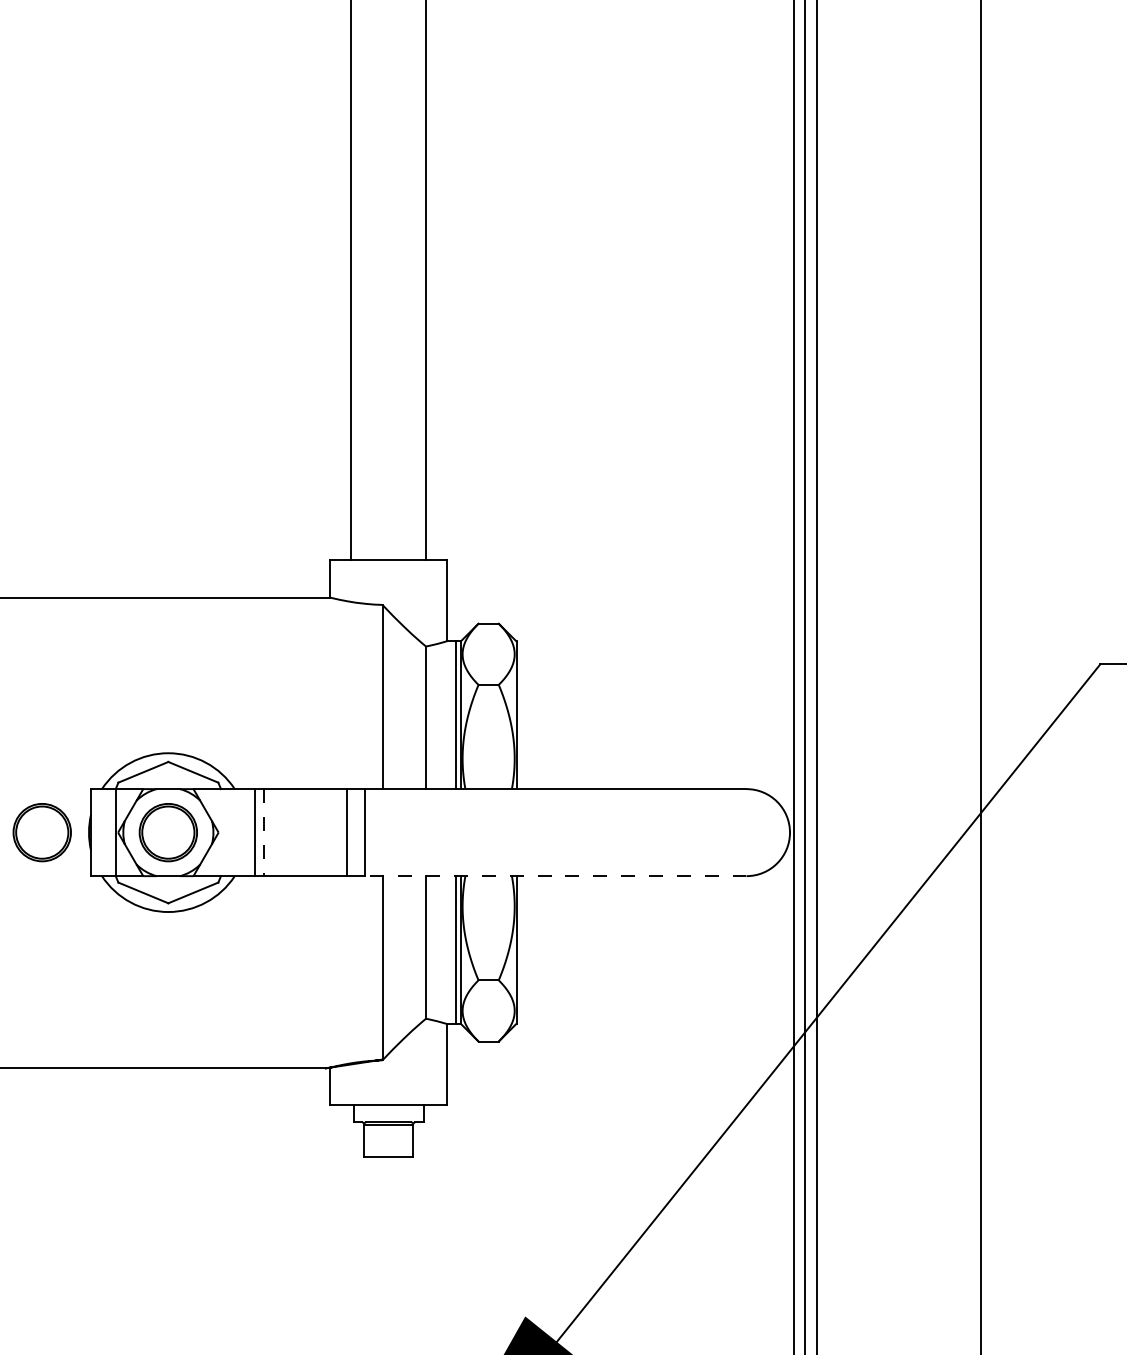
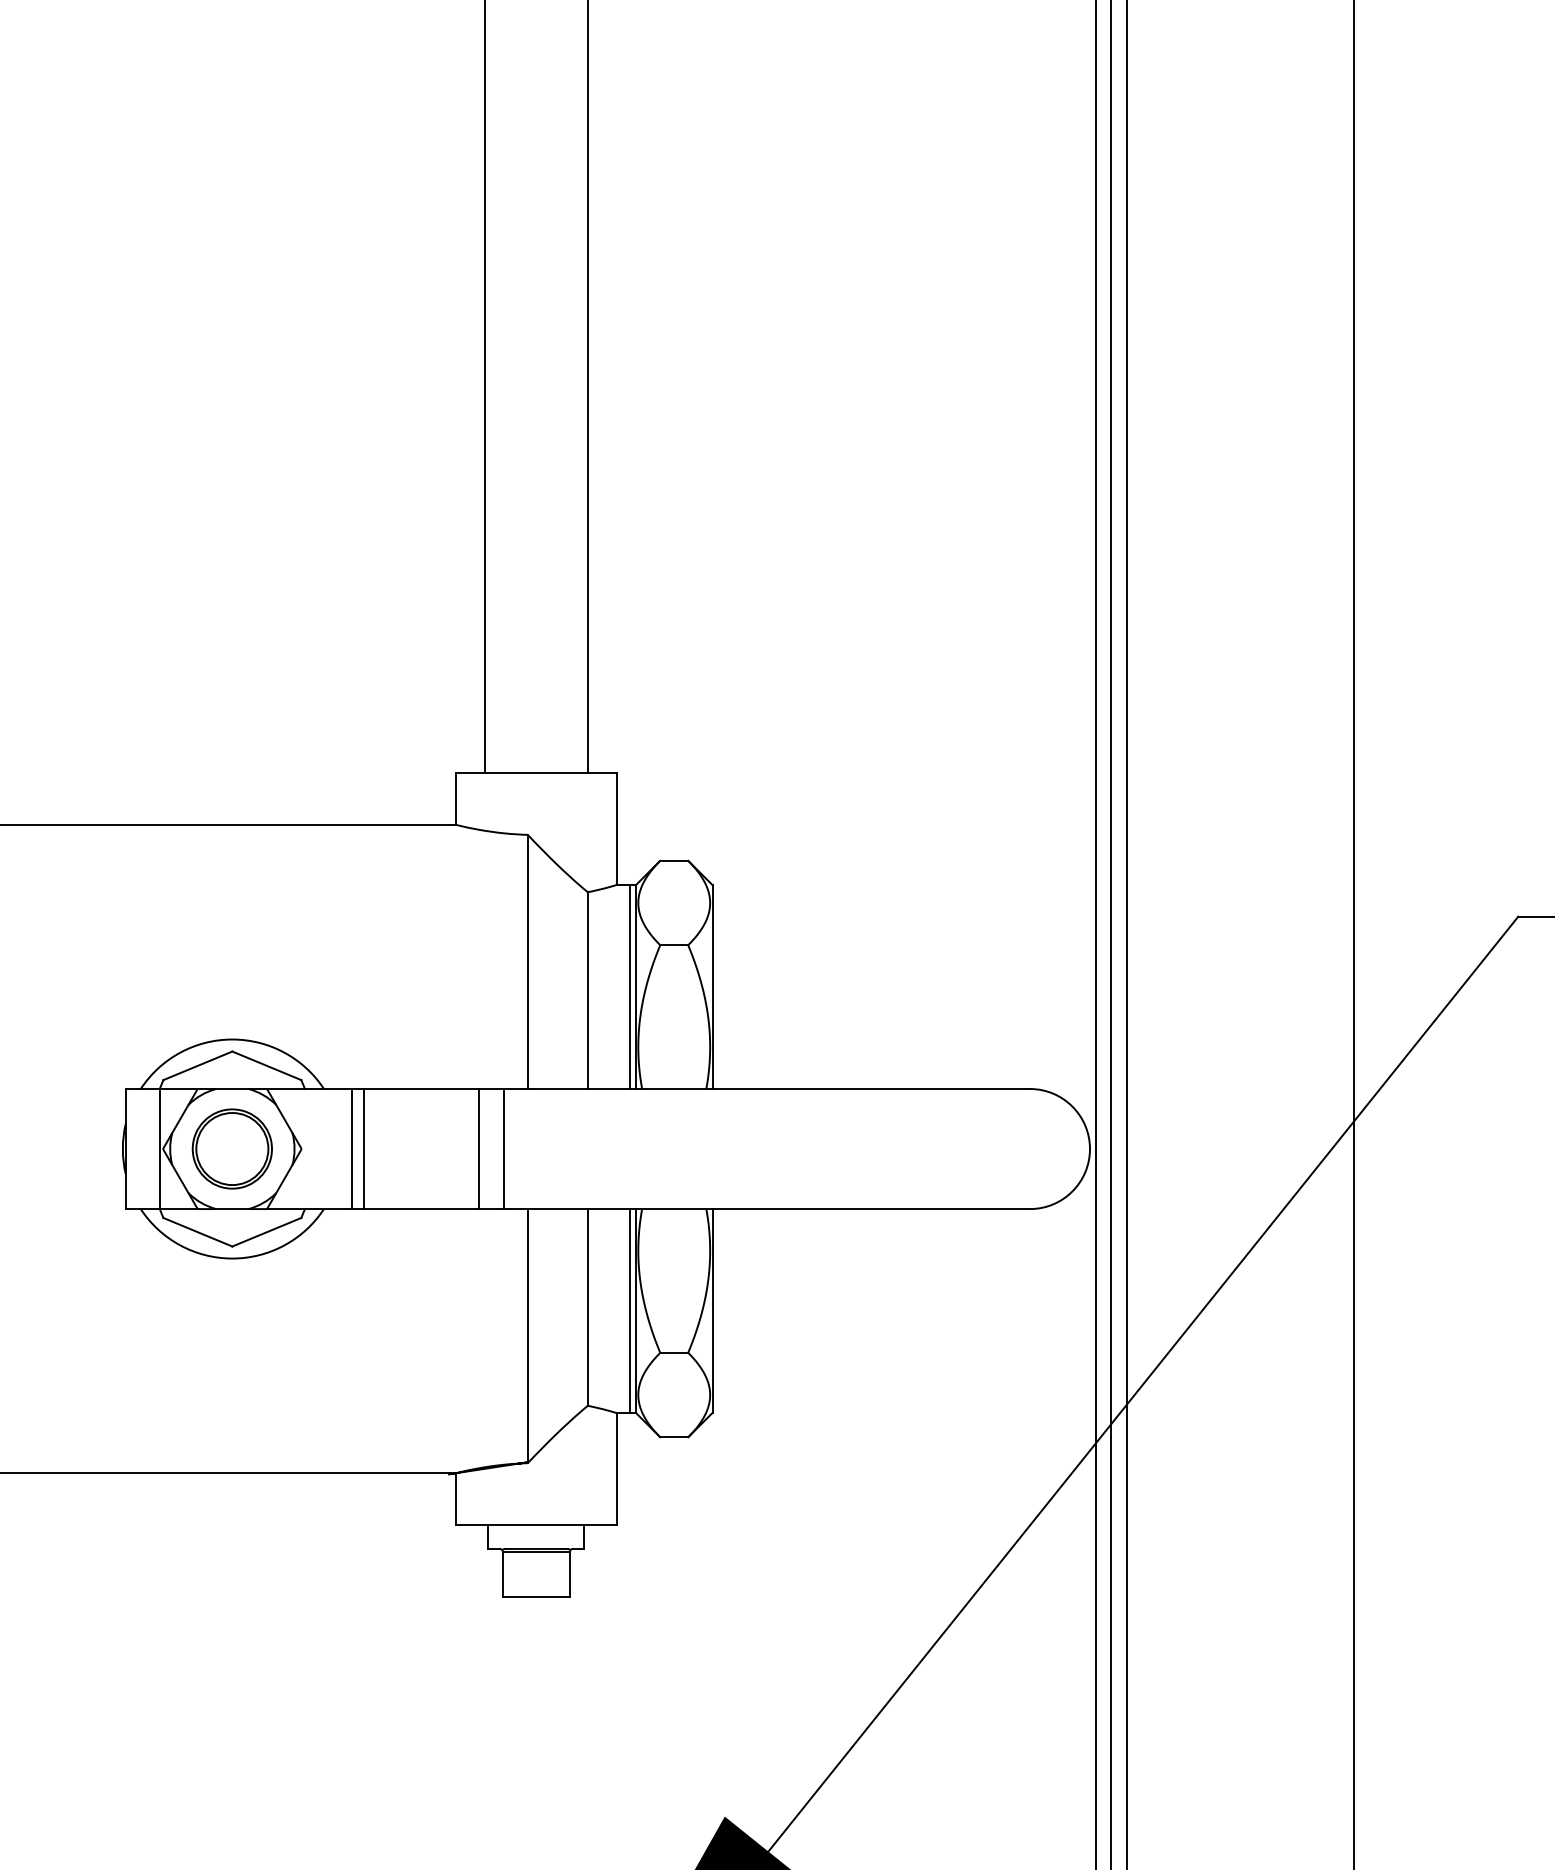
part: (41, 832) -> (57, 1148), removed
line: (263, 832) -> (363, 1149), dashed -> solid
line: (555, 876) -> (766, 1209), dashed -> solid

